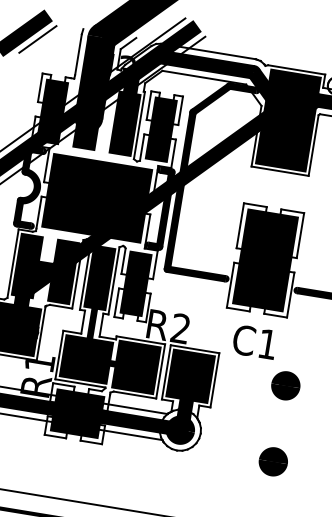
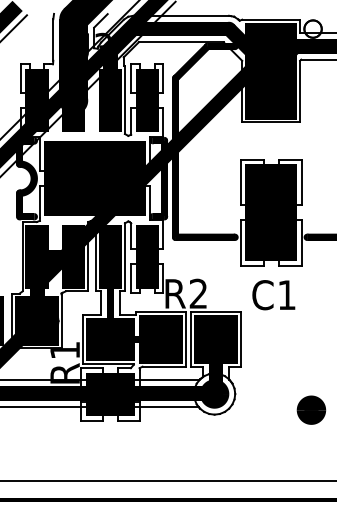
part: (285, 385) -> (311, 332), removed

